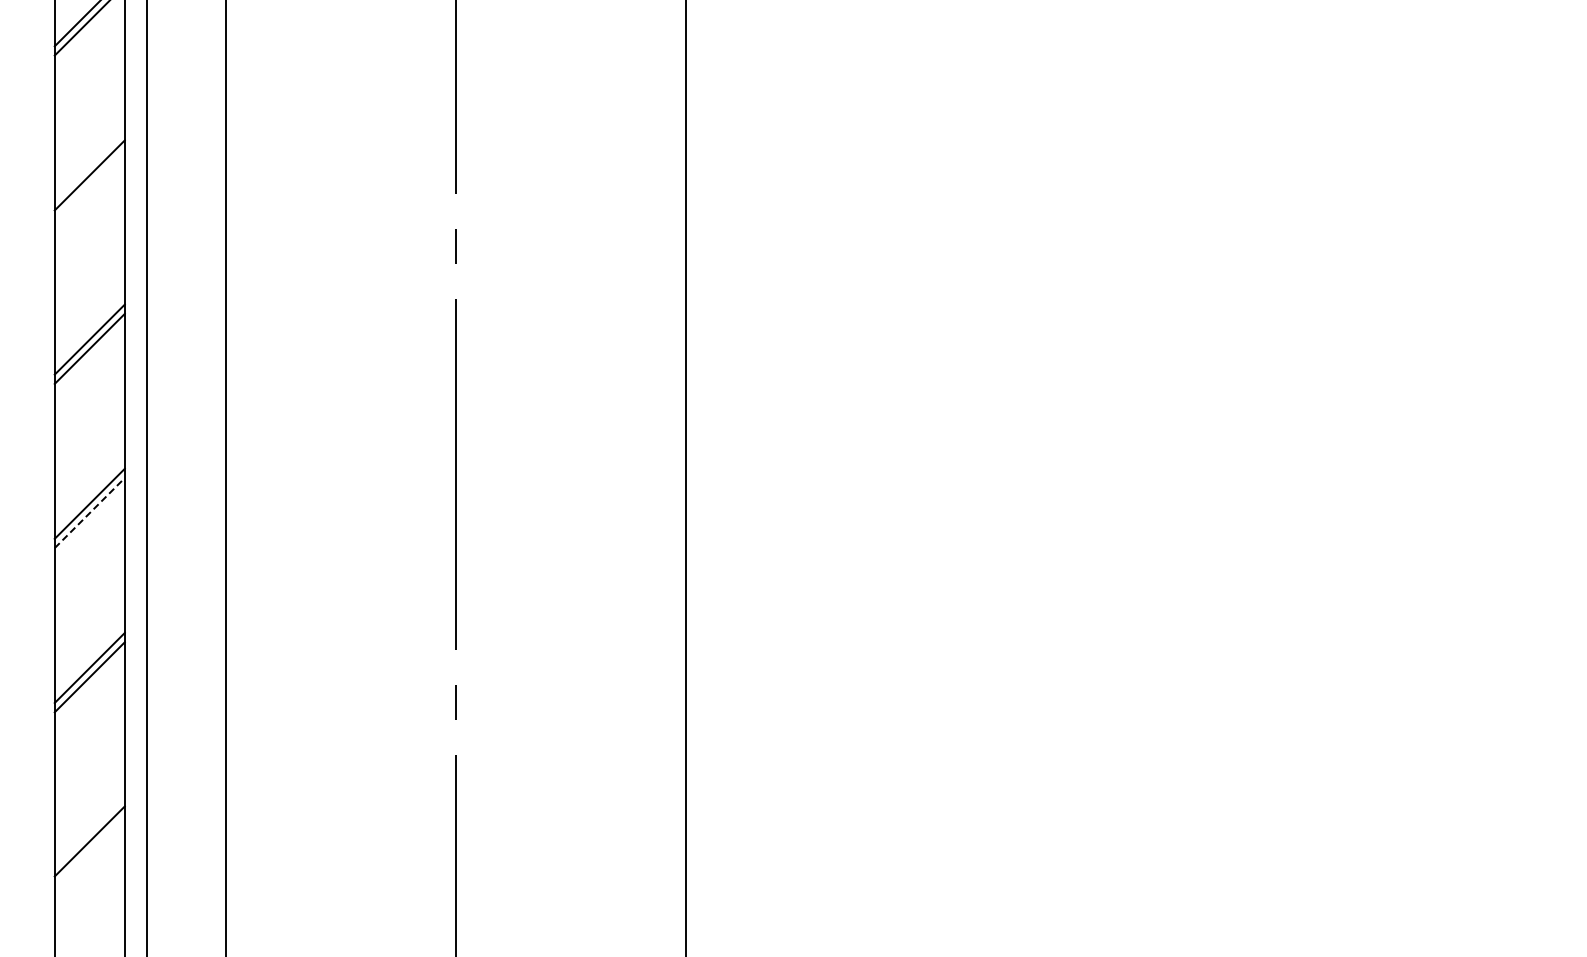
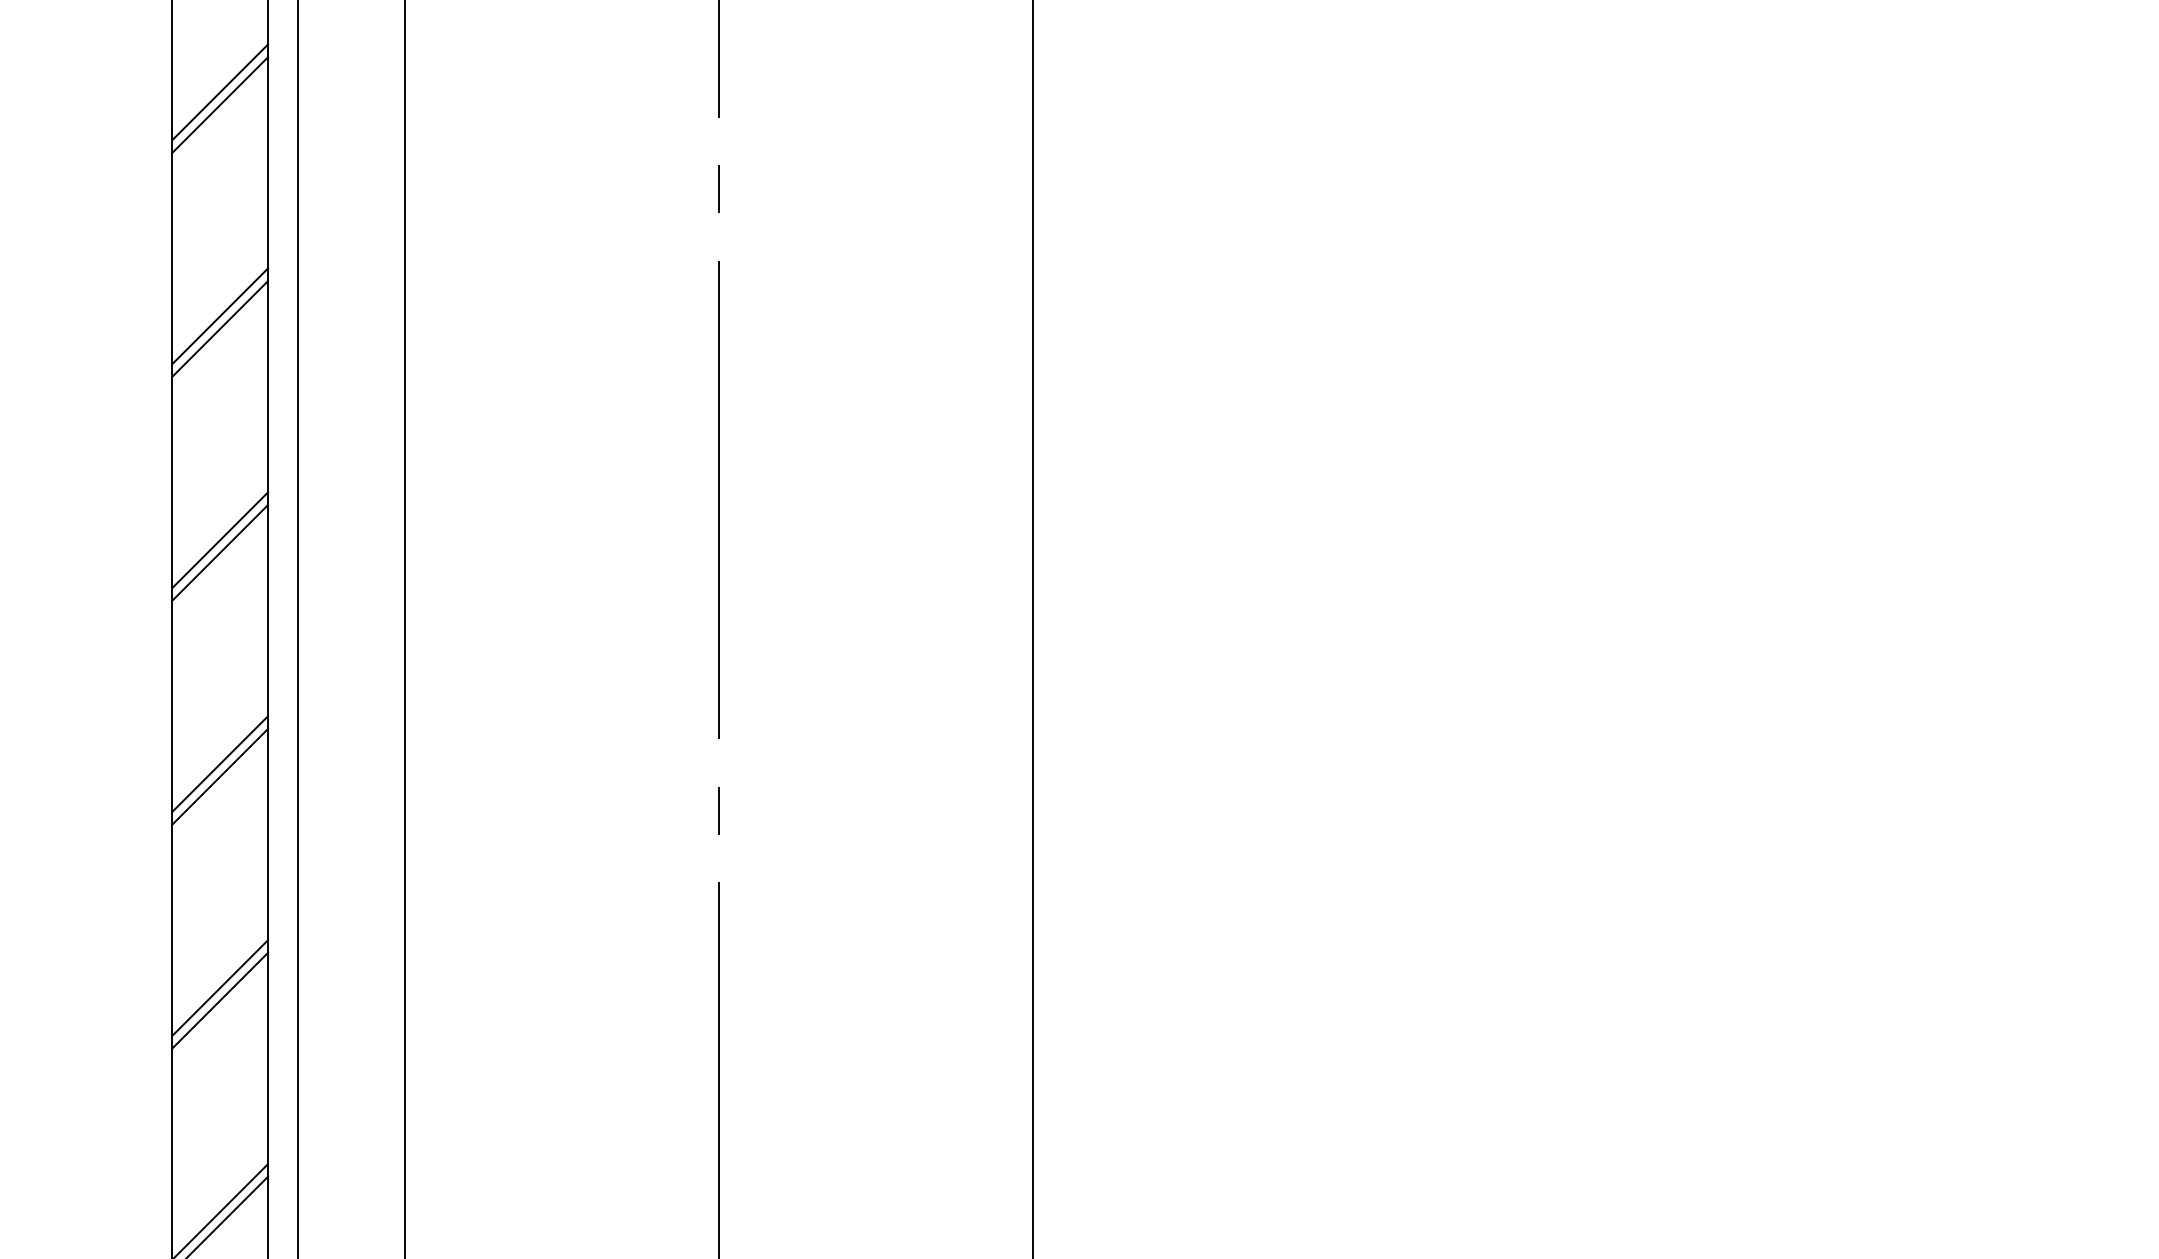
line: (89, 184) -> (219, 104), added
line: (89, 513) -> (219, 553), dashed -> solid
line: (89, 832) -> (219, 988), added

